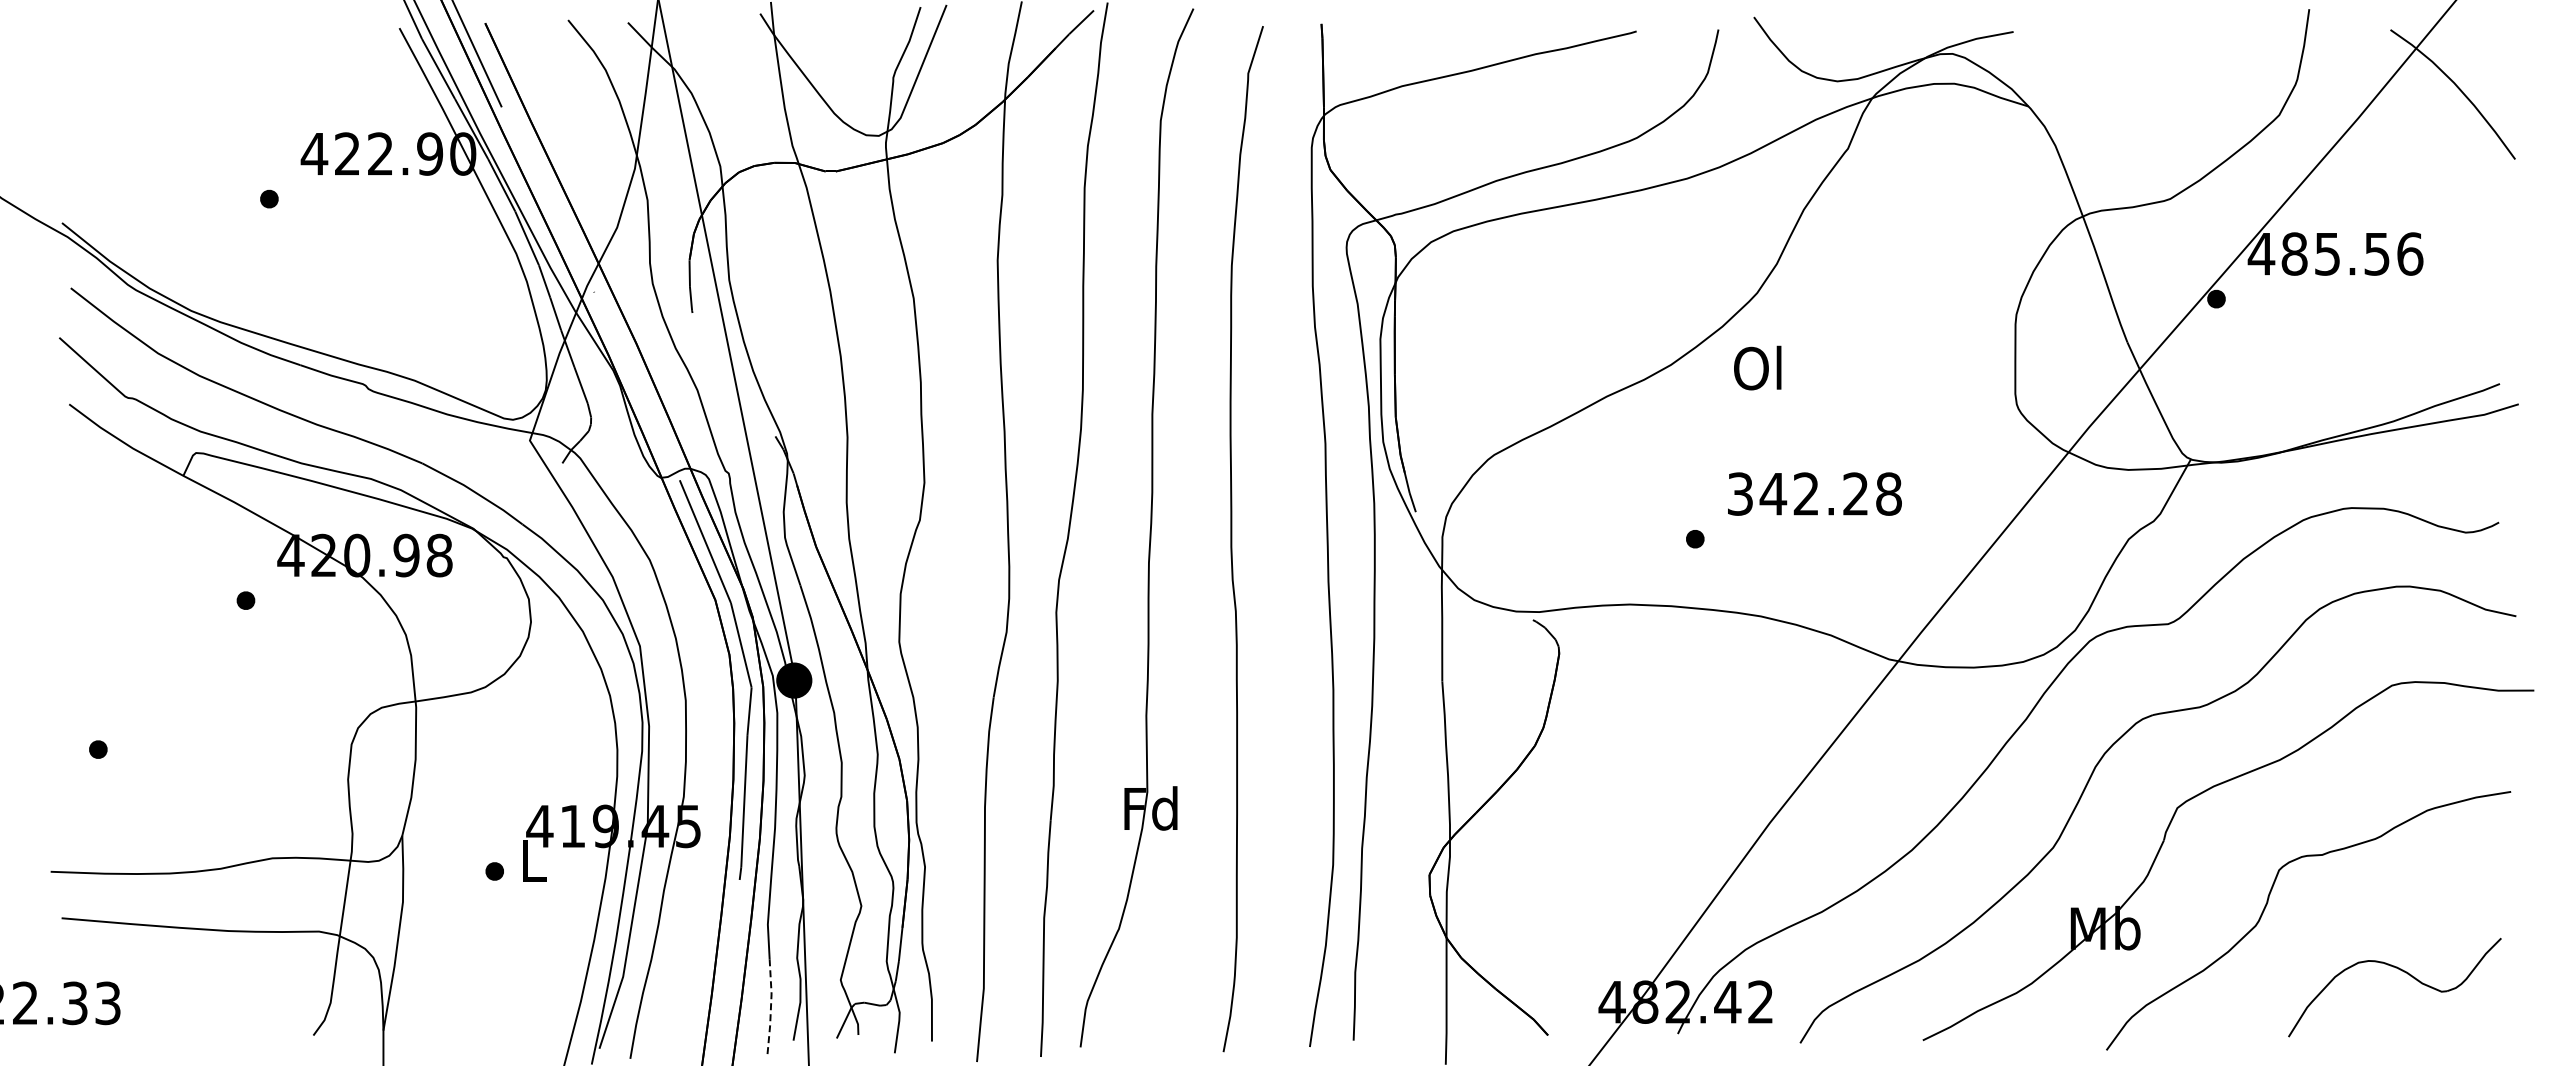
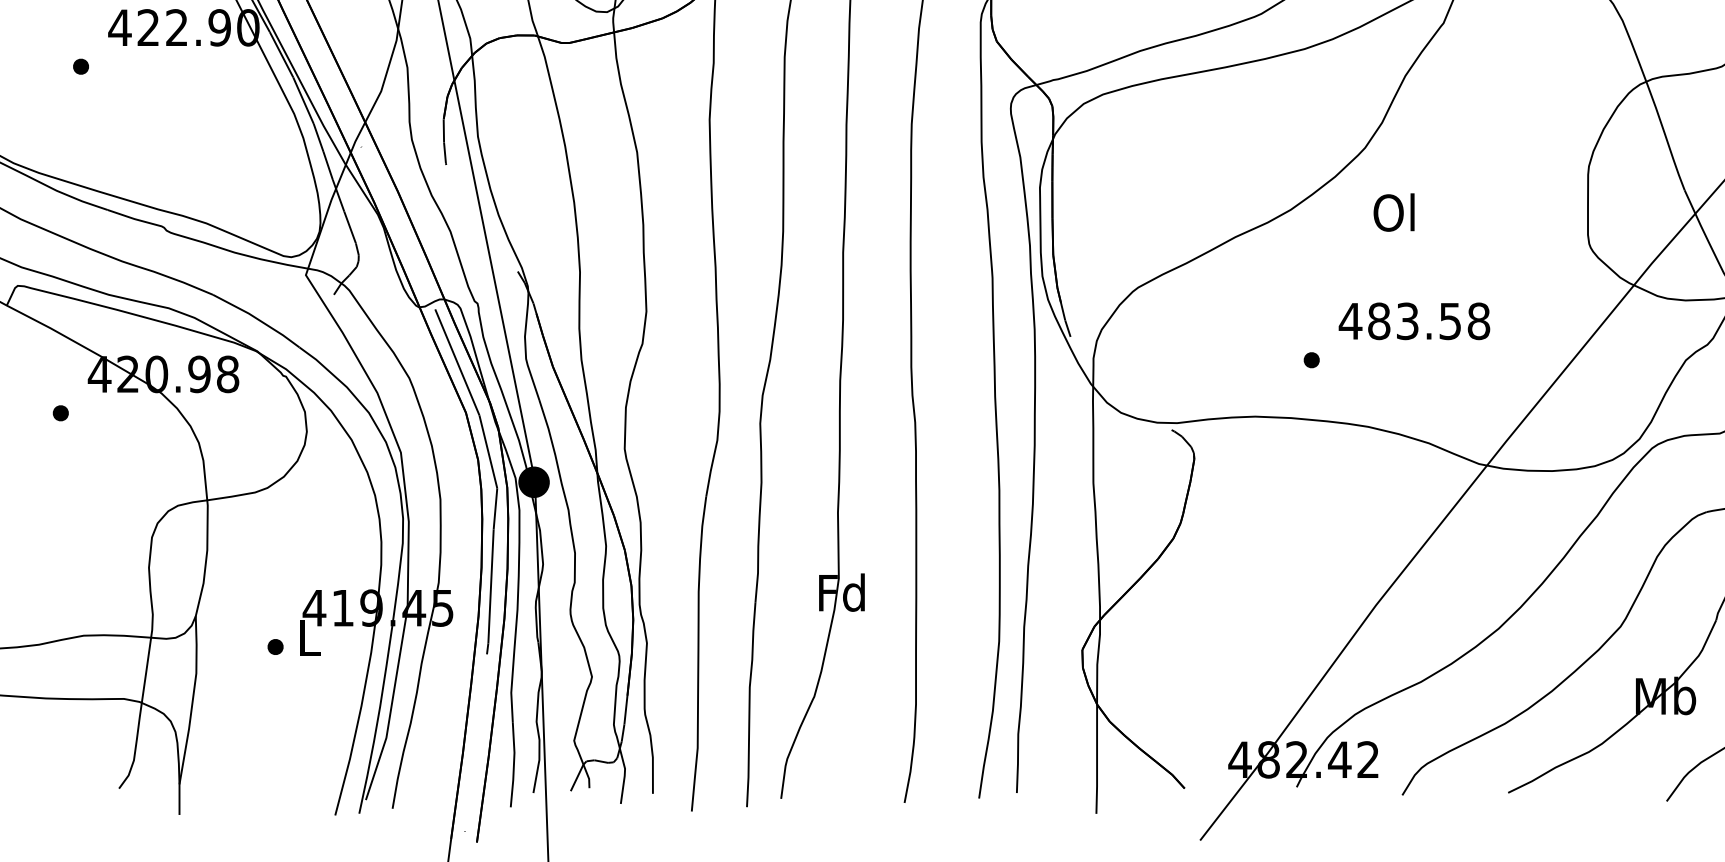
text: (1757, 367) -> (1393, 212), moved
text: (1796, 493) -> (1399, 320), 342.28 -> 483.58
line: (770, 1008) -> (513, 765), dashed -> solid

